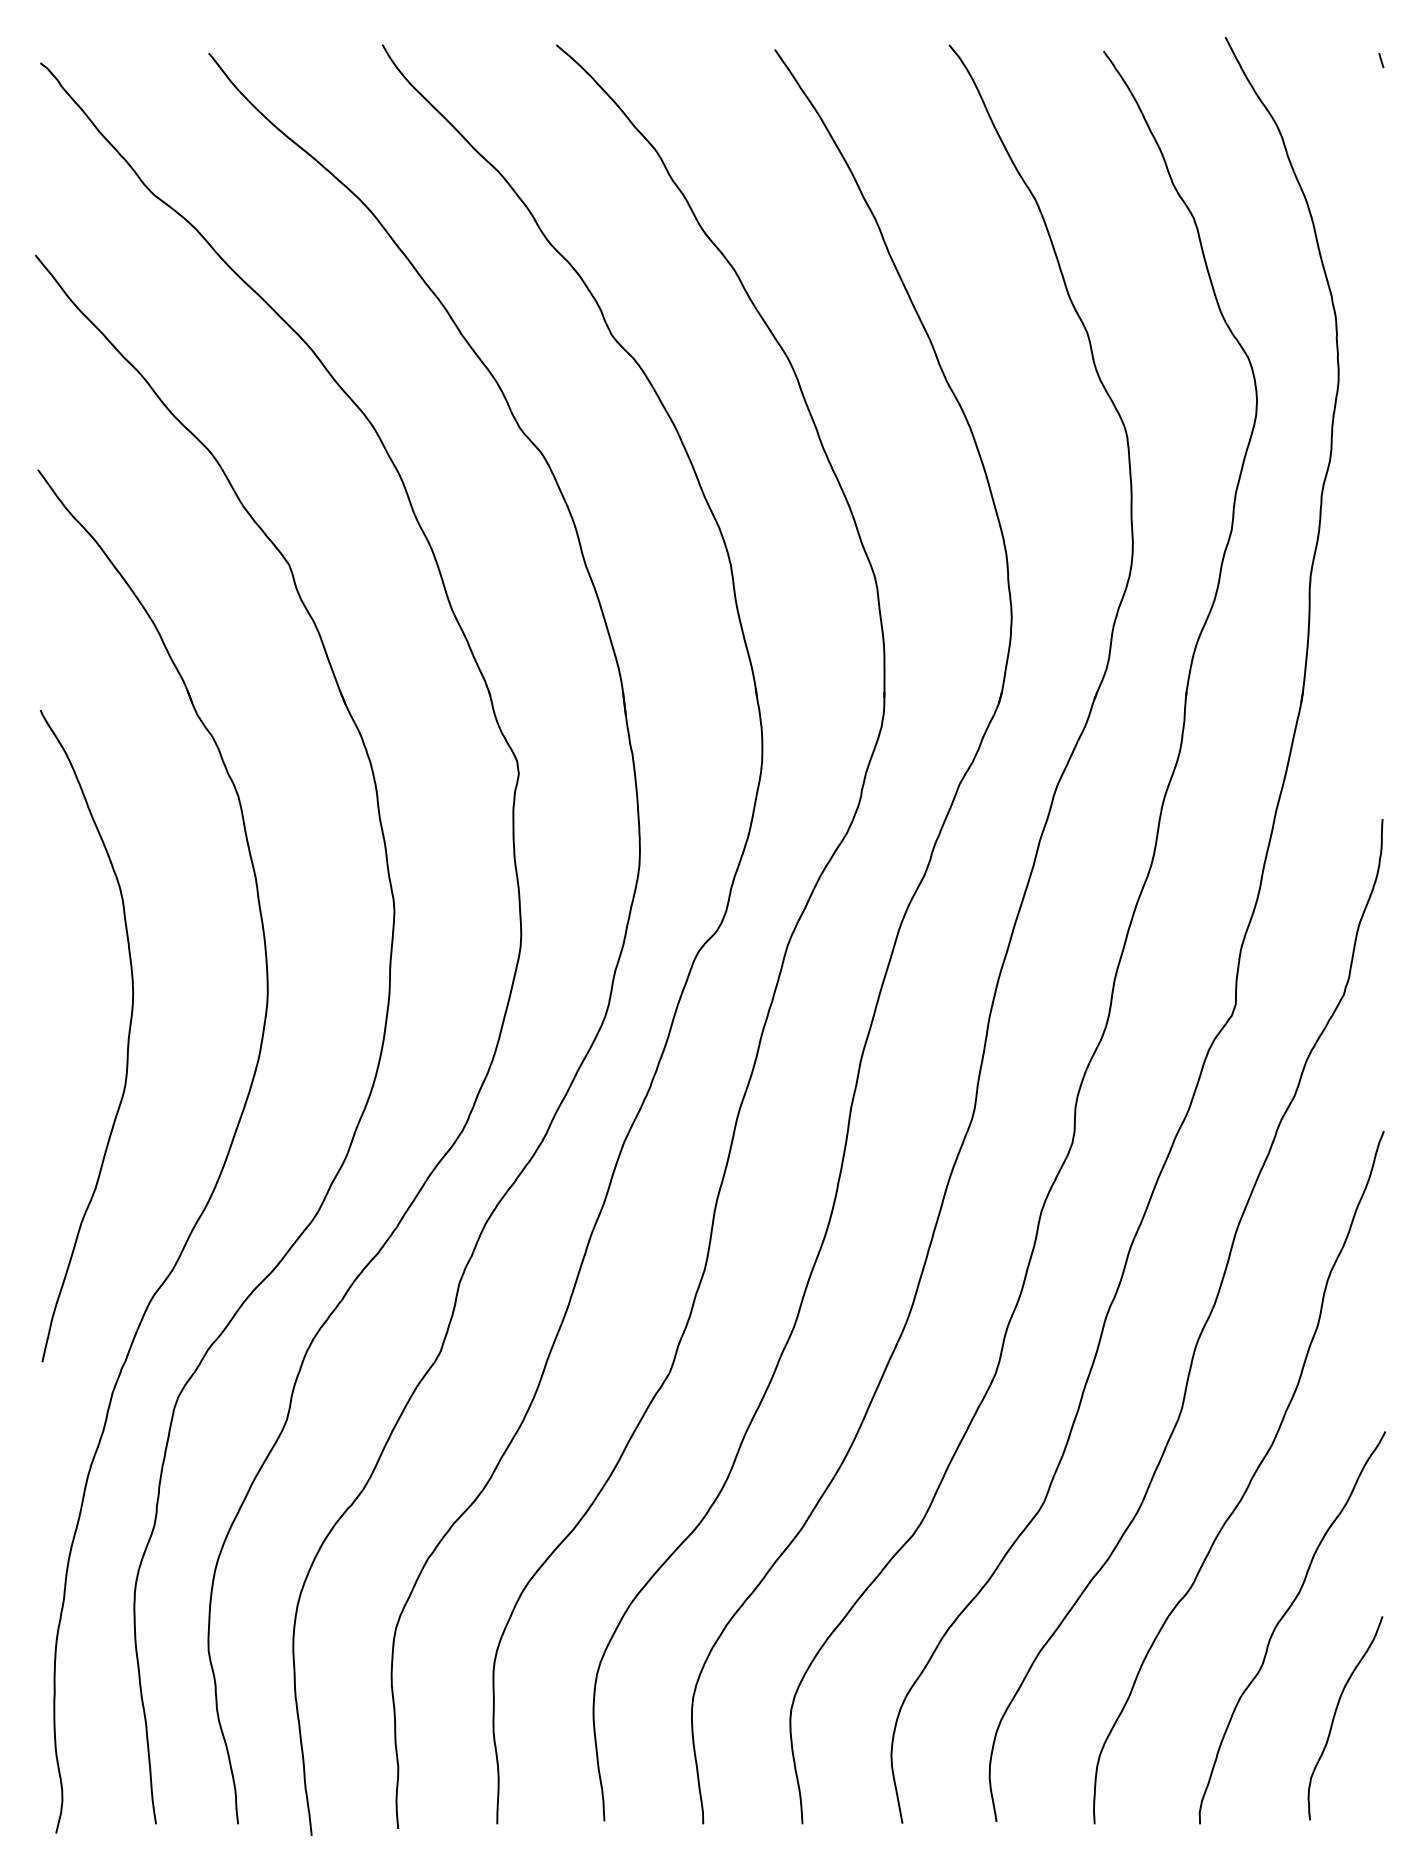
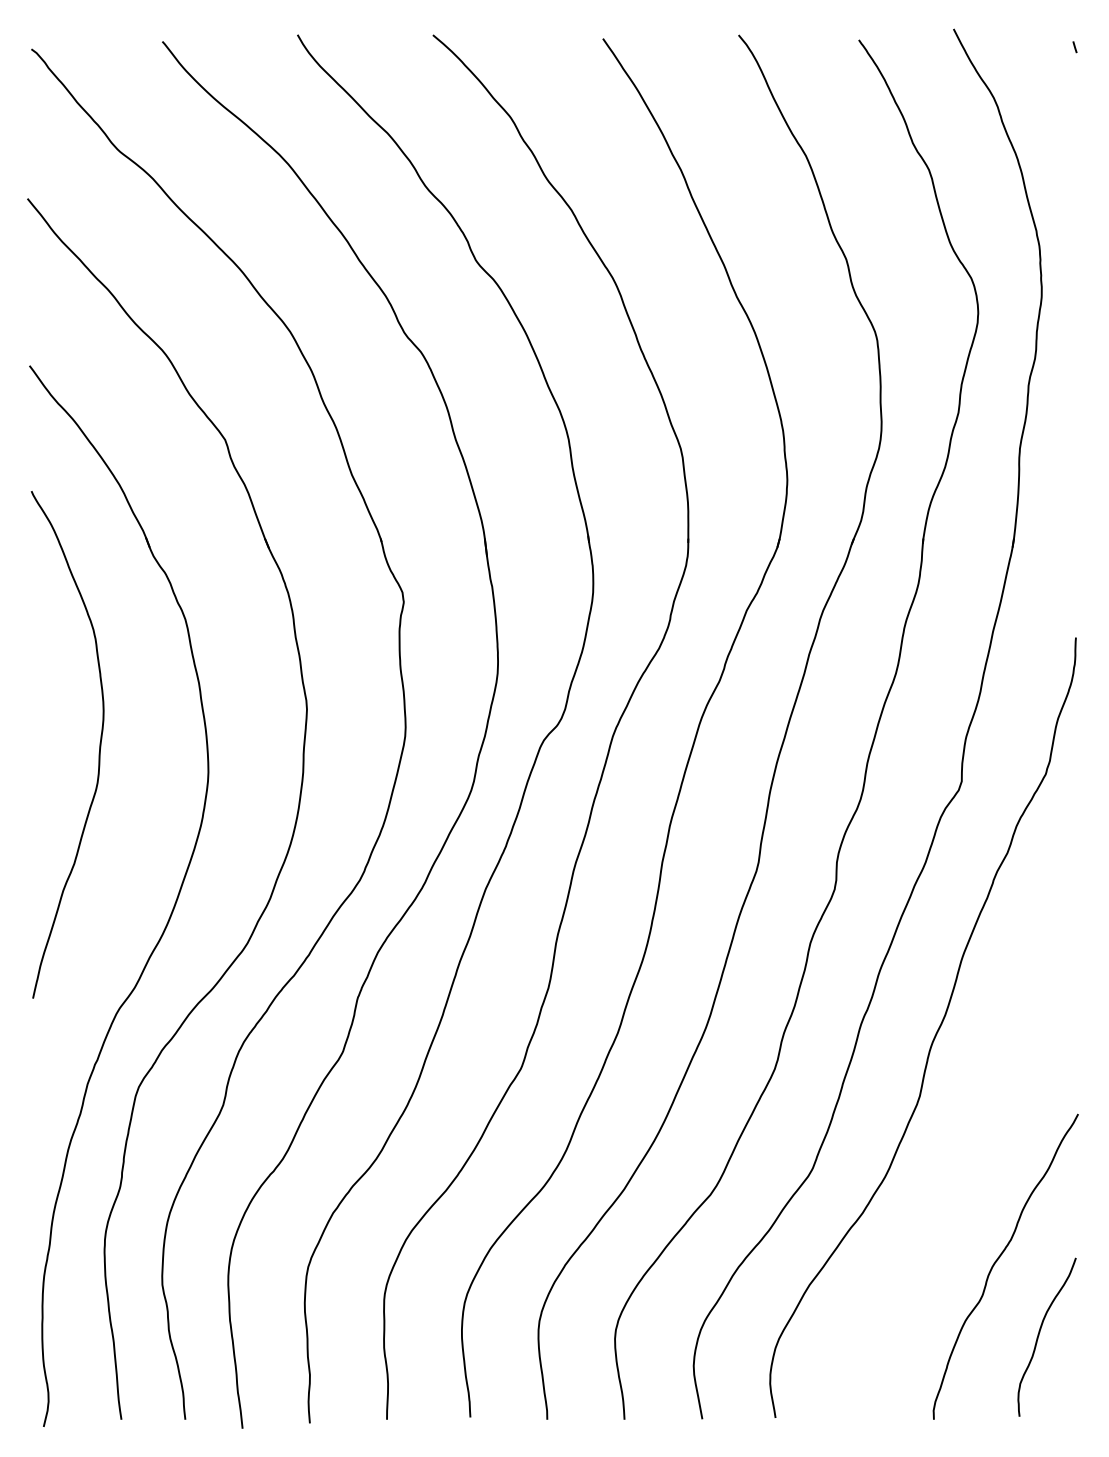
curve: (127, 1038) -> (99, 746), moved
curve: (1248, 1483) -> (971, 1154), removed

